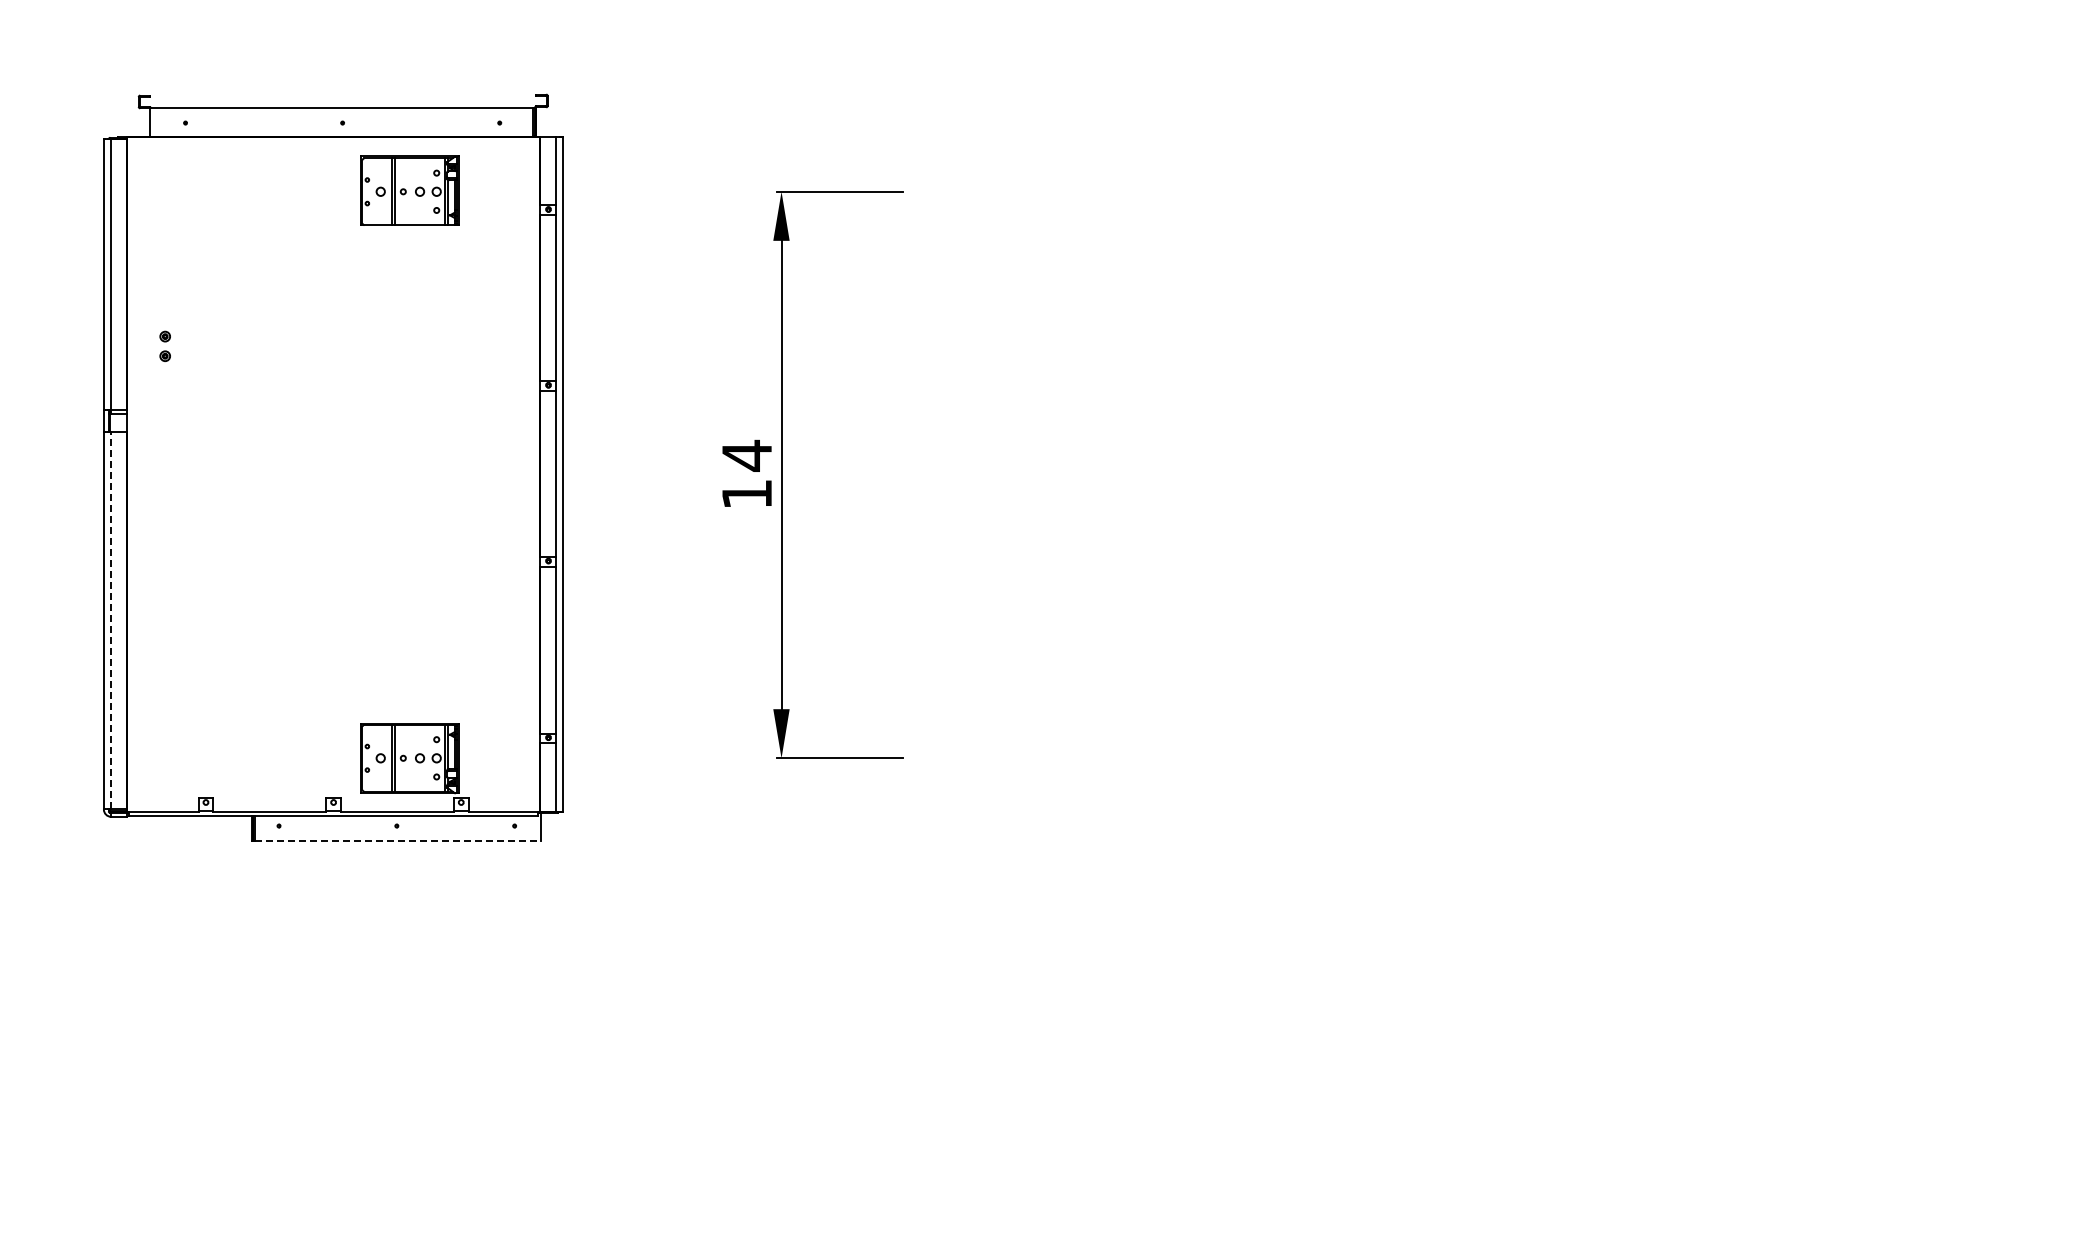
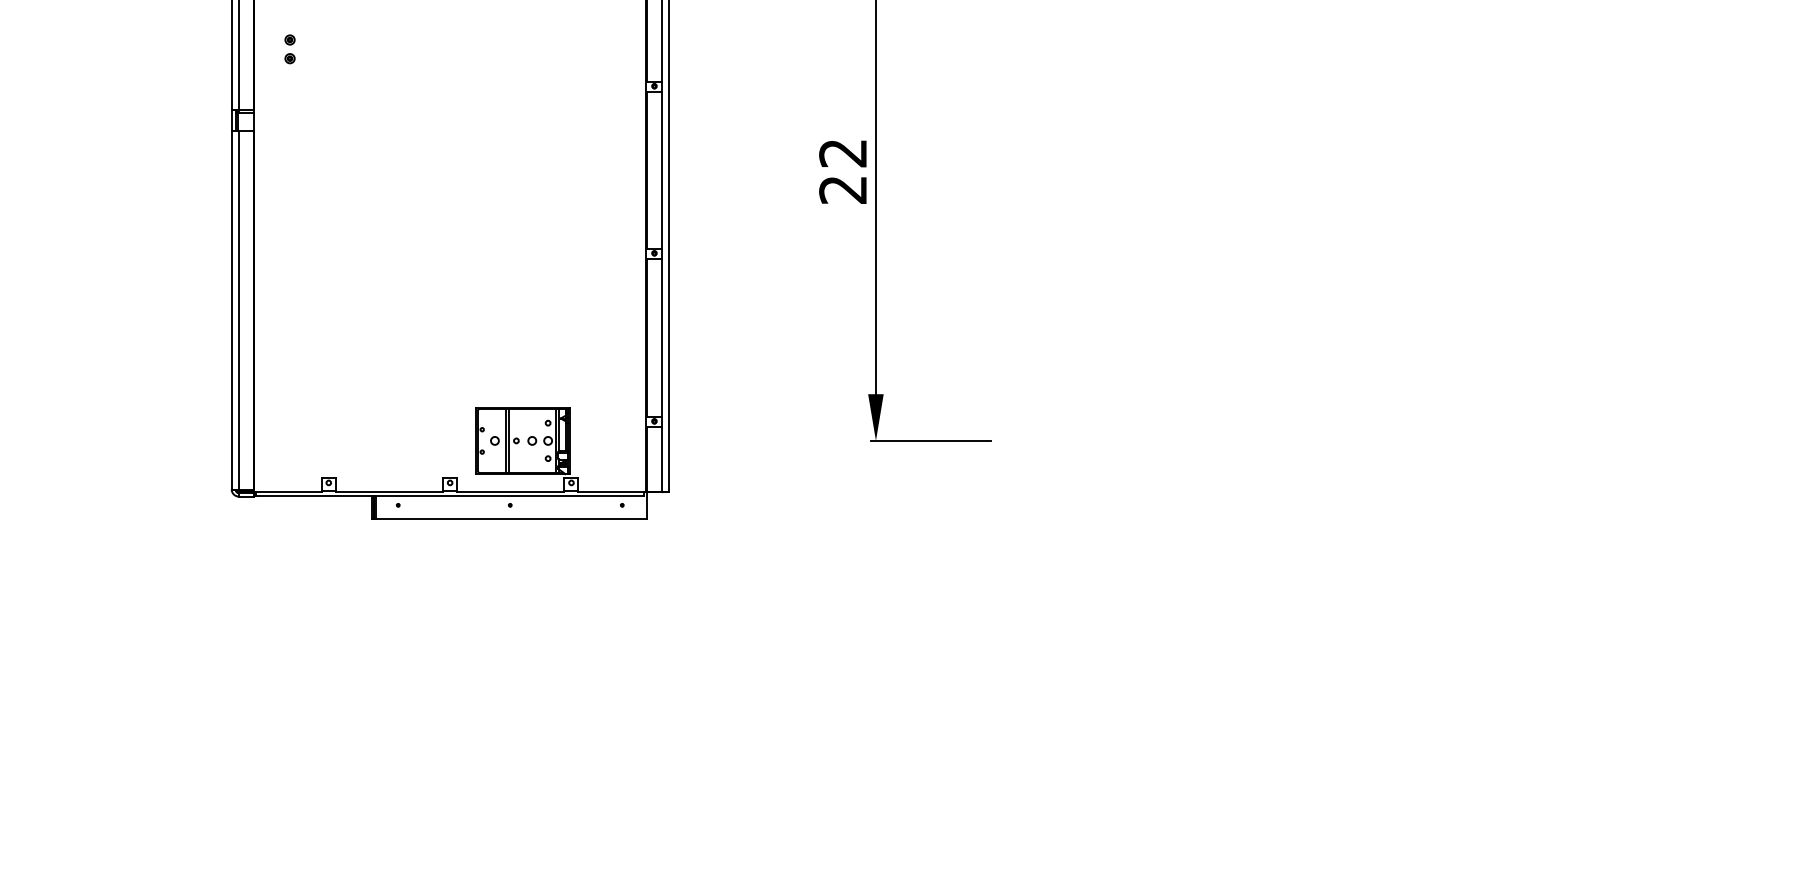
text: (746, 474) -> (842, 171), 14 -> 22
line: (111, 620) -> (238, 309), dashed -> solid
line: (398, 840) -> (511, 519), dashed -> solid

